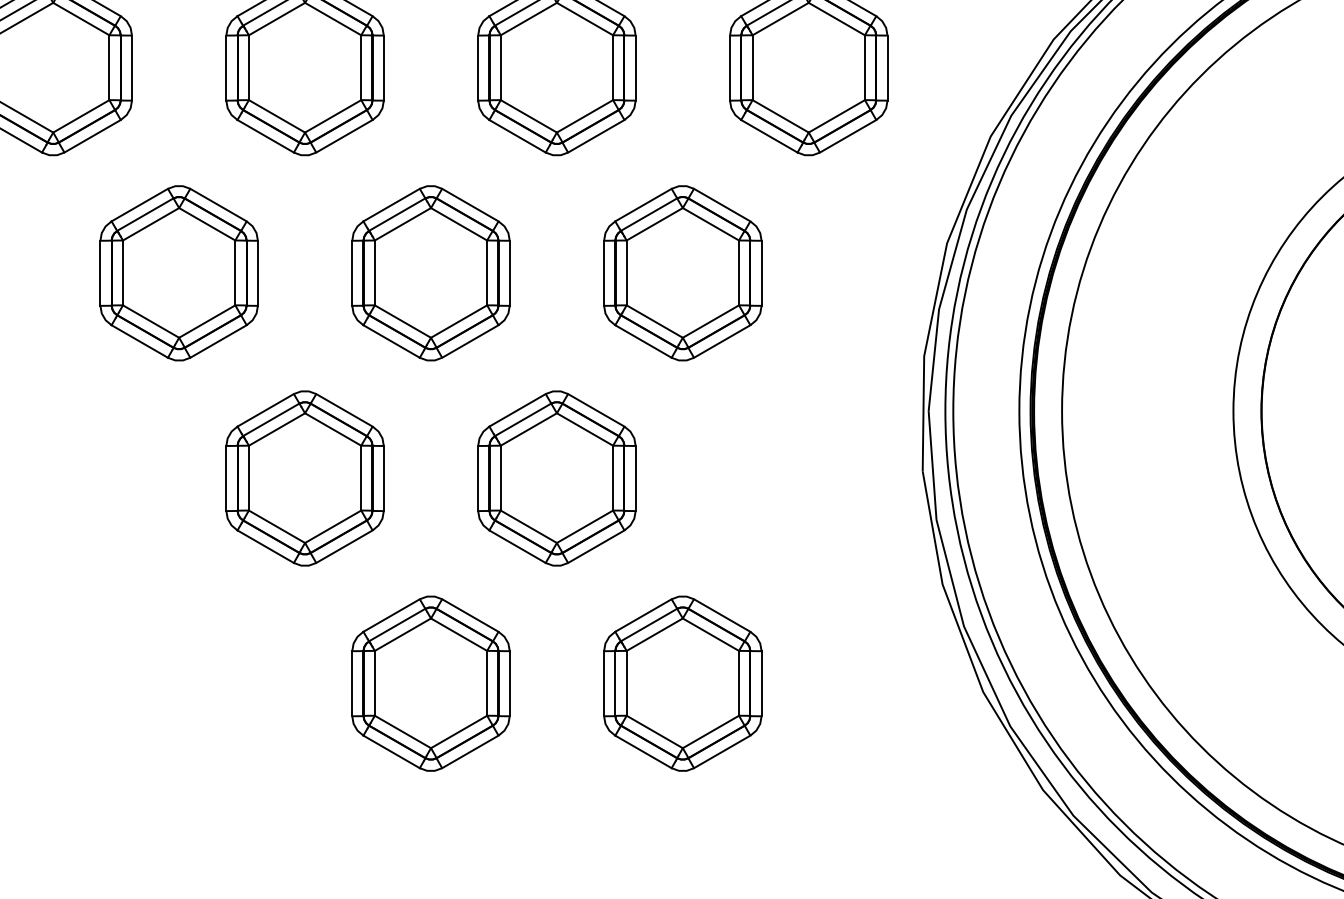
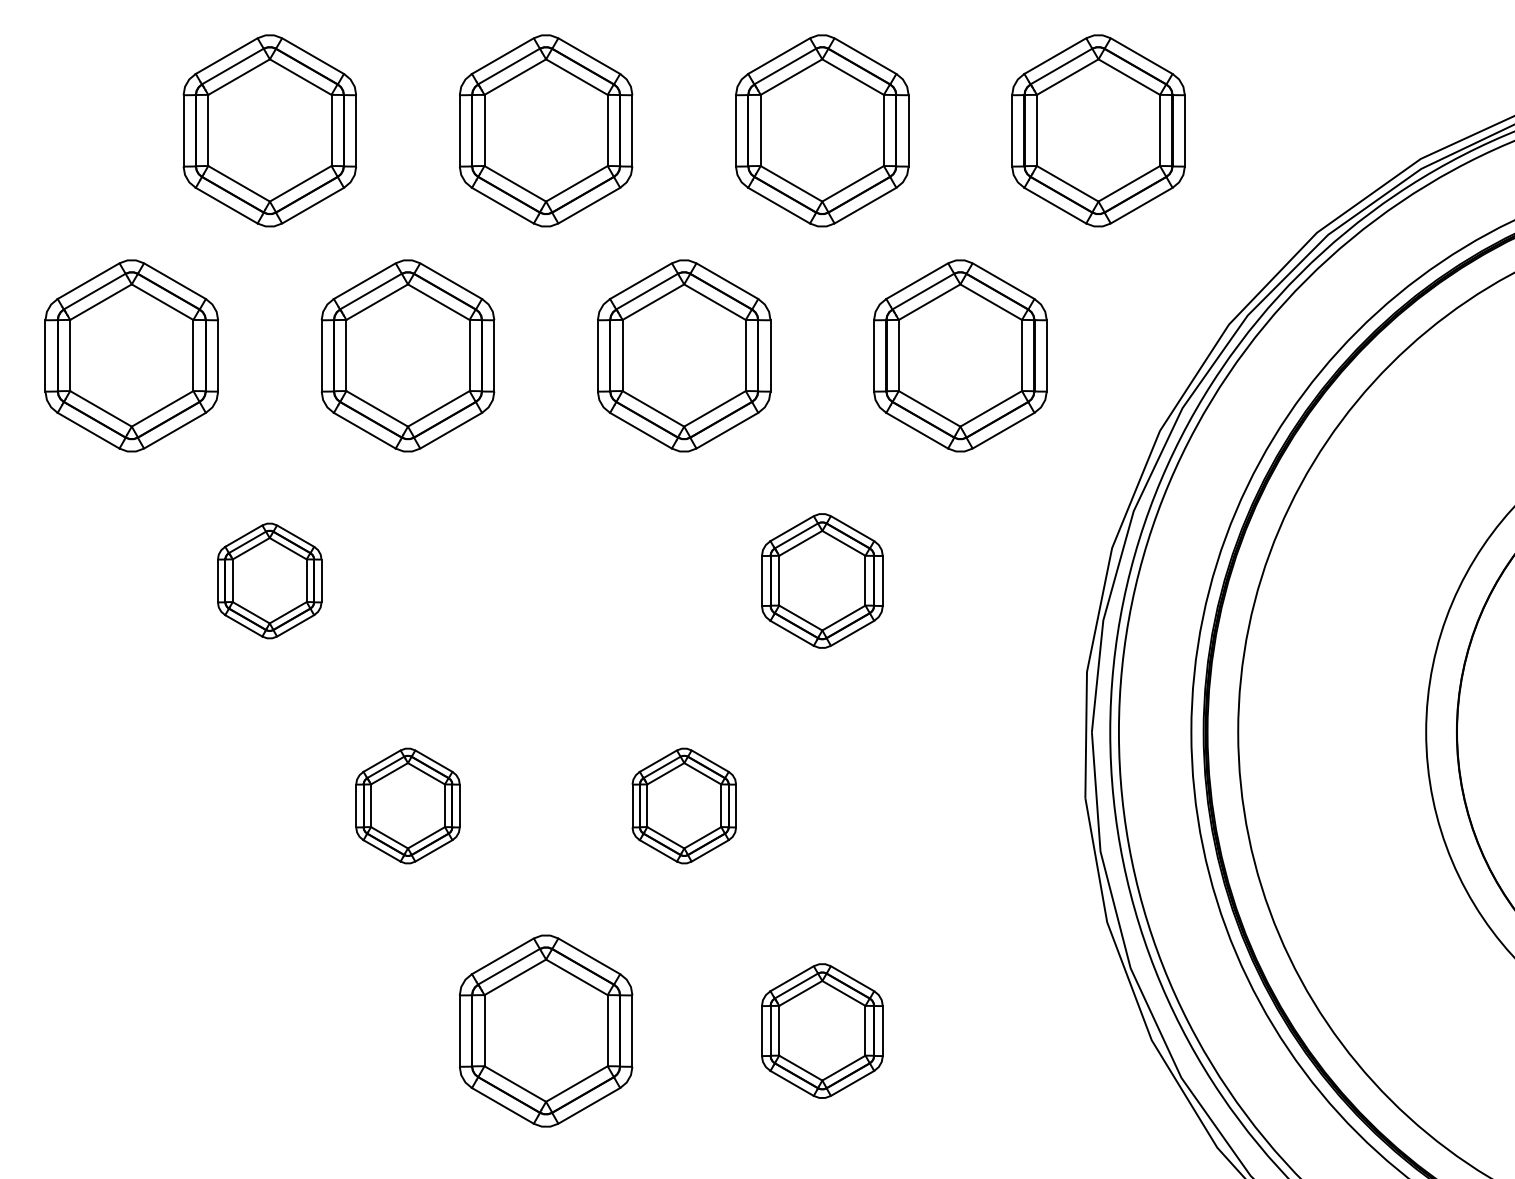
part: (178, 272) -> (269, 580), size x0.6
part: (431, 272) -> (546, 580), removed
part: (683, 272) -> (822, 580), size x0.7
part: (304, 478) -> (407, 805), size x0.6
part: (557, 478) -> (684, 805), size x0.6
part: (683, 683) -> (822, 1030), size x0.7

